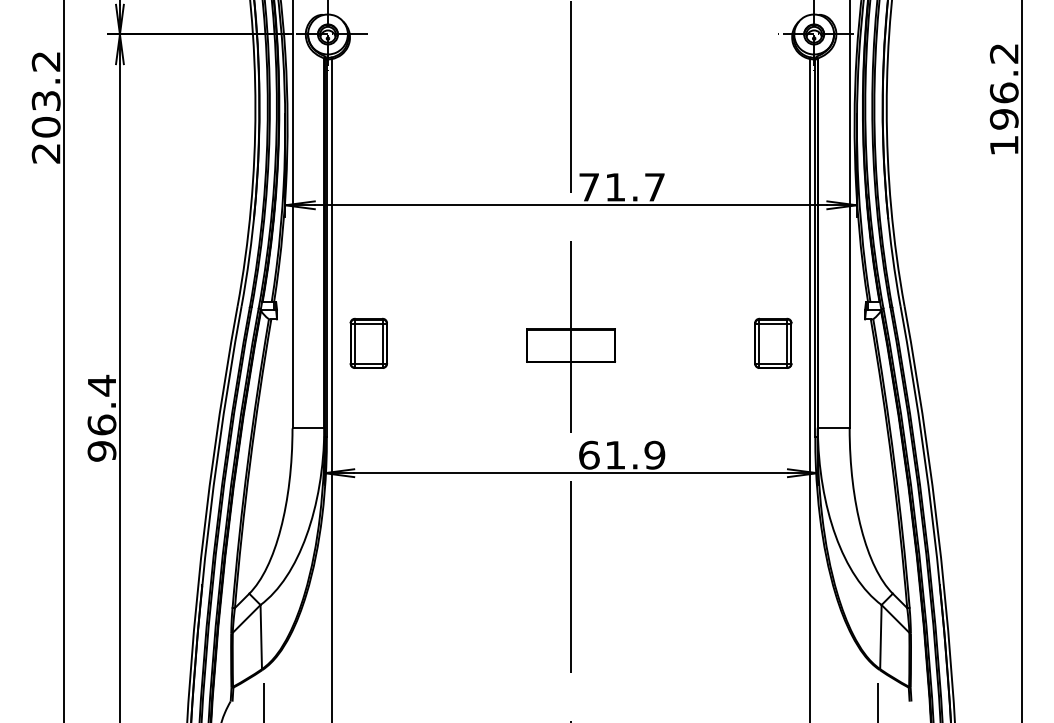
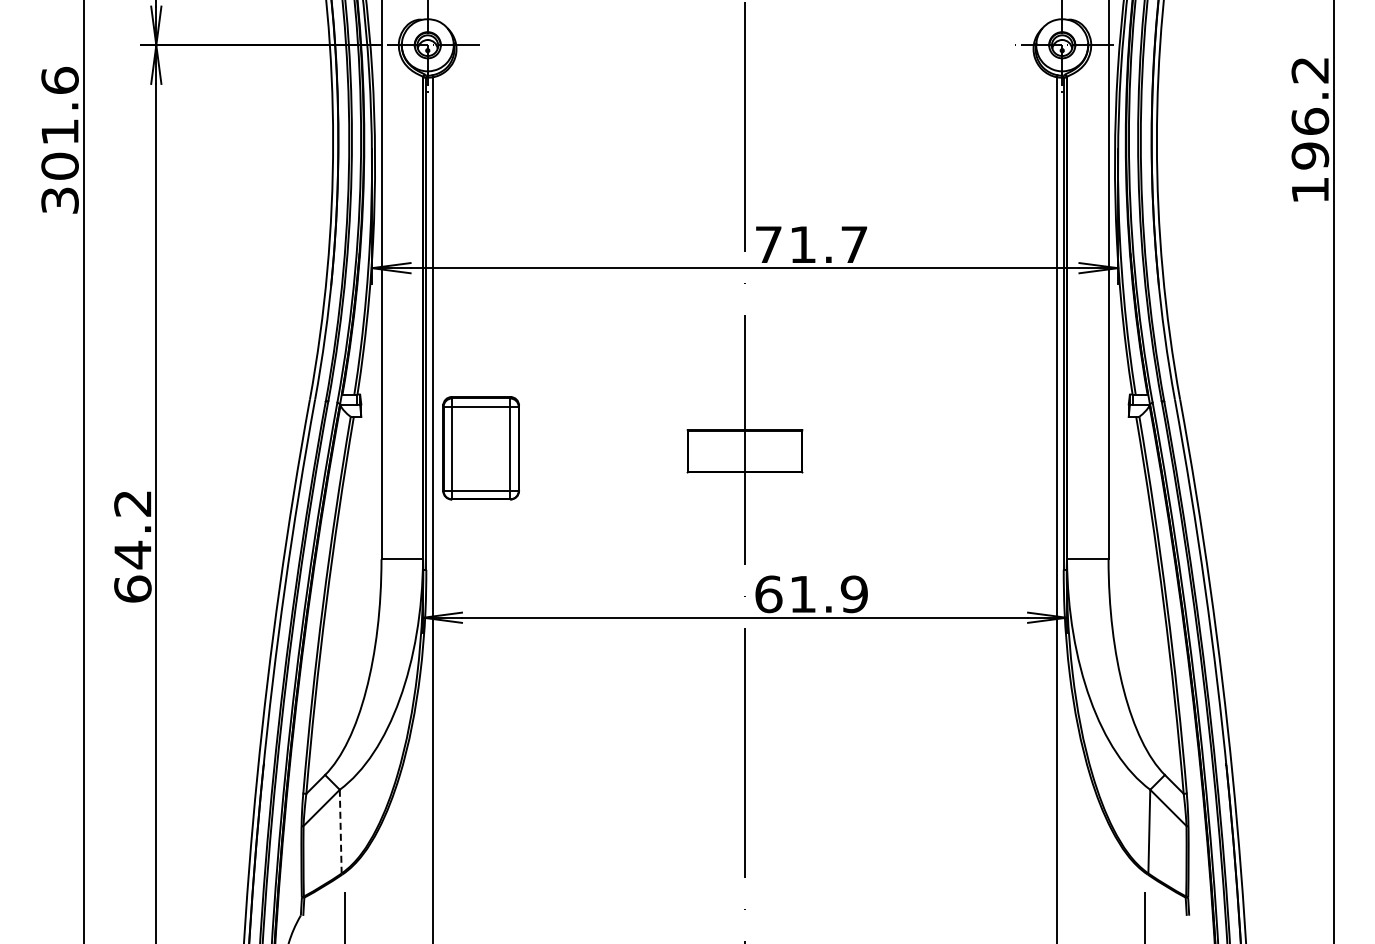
text: (45, 106) -> (59, 139), 203.2 -> 301.6
part: (368, 343) -> (480, 448), size x1.6
part: (772, 343) -> (1008, 448), removed
text: (101, 417) -> (132, 545), 96.4 -> 64.2
line: (261, 636) -> (340, 831), solid -> dashed

